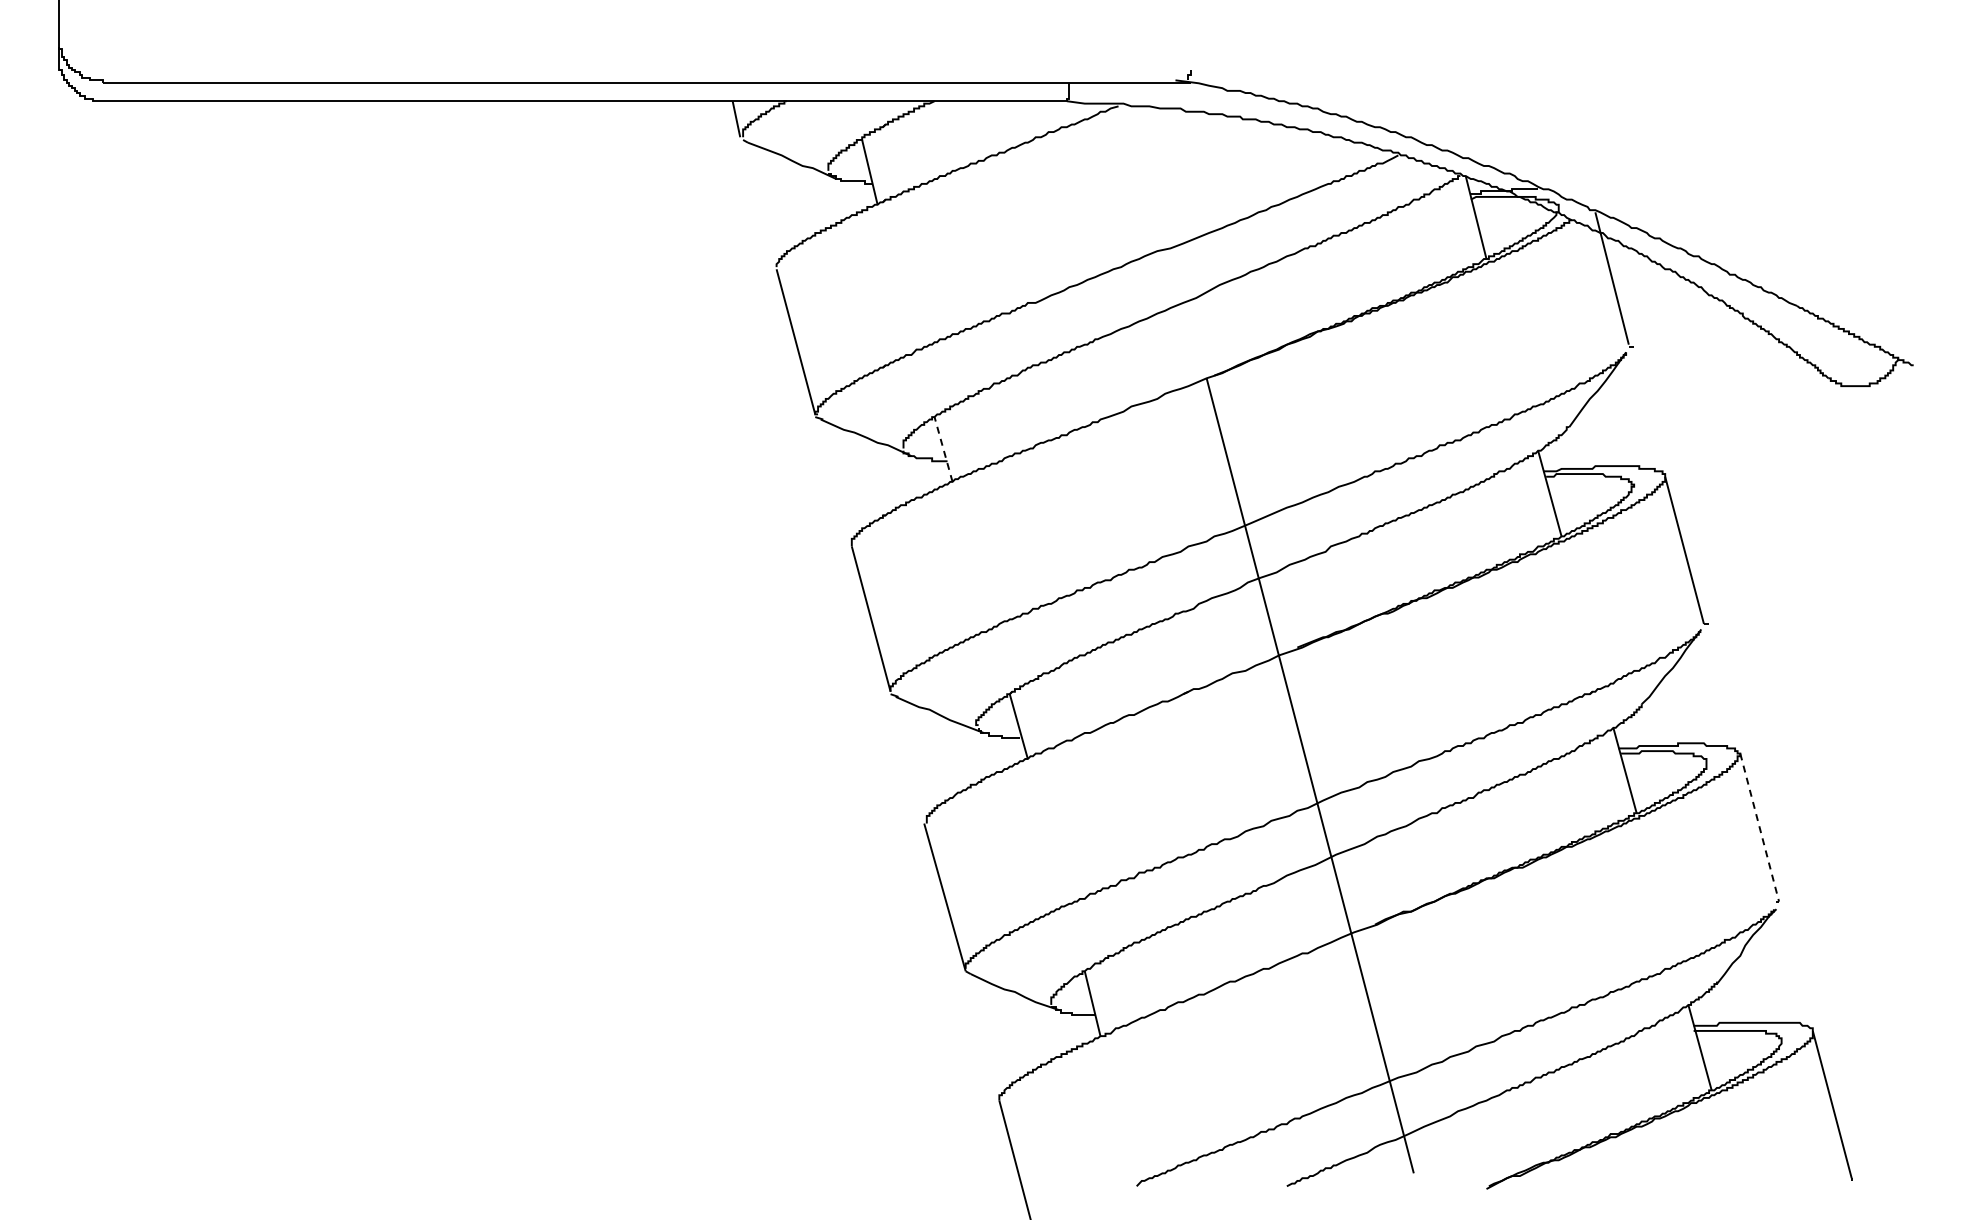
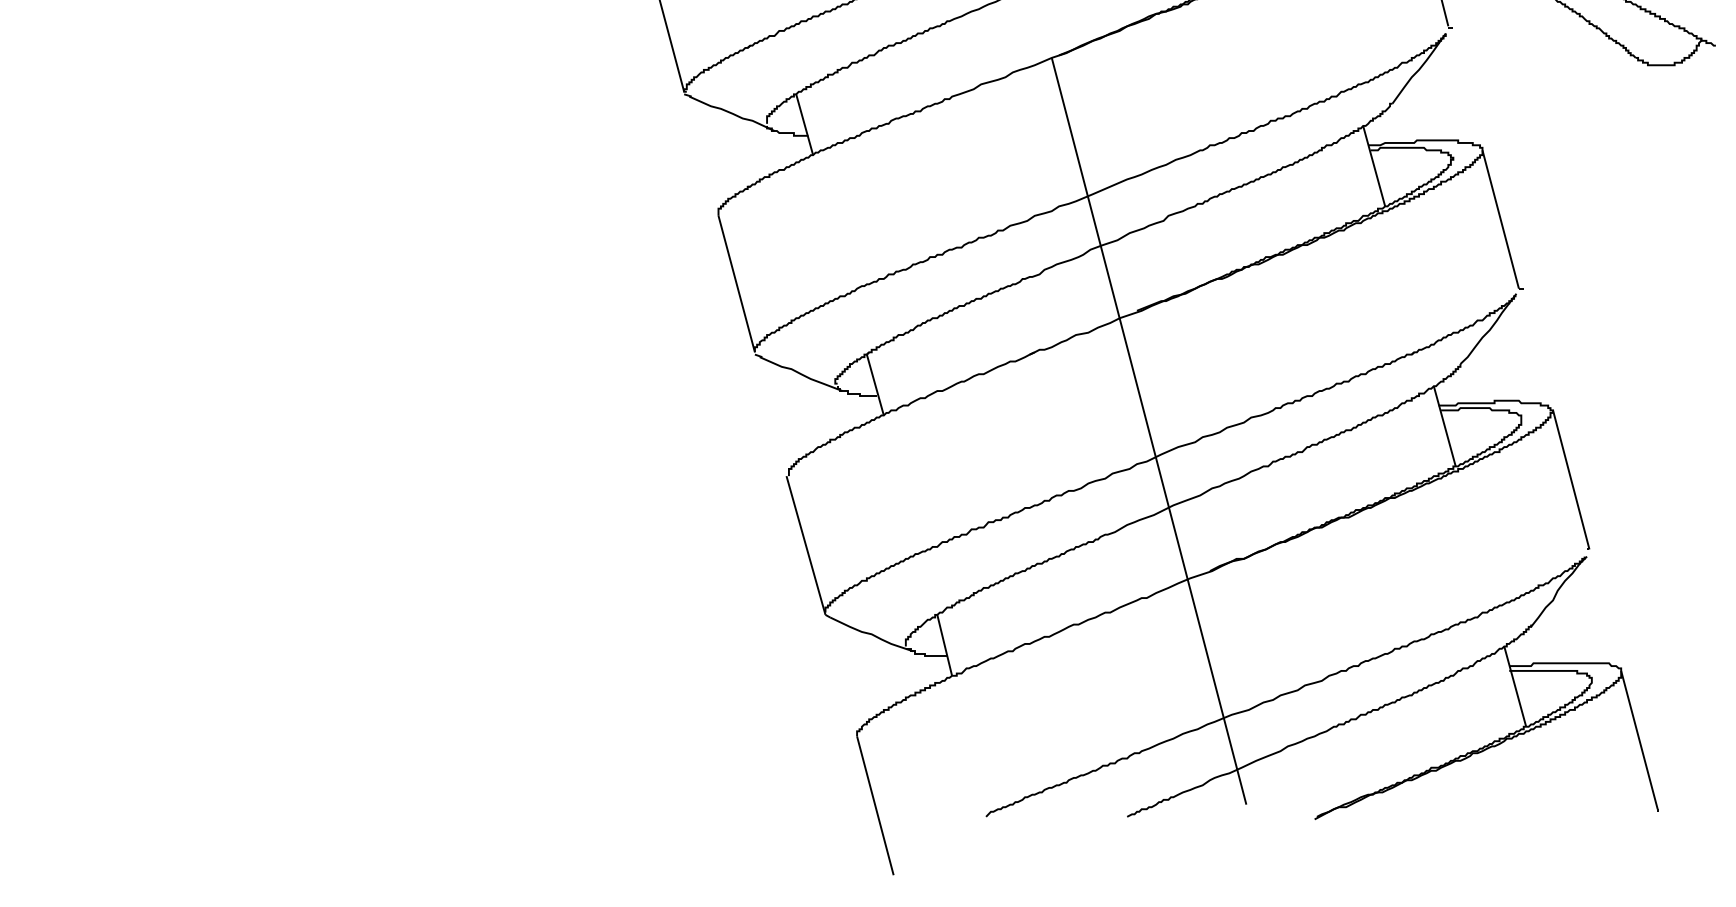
line: (943, 449) -> (804, 124), dashed -> solid
line: (1759, 827) -> (1571, 479), dashed -> solid

